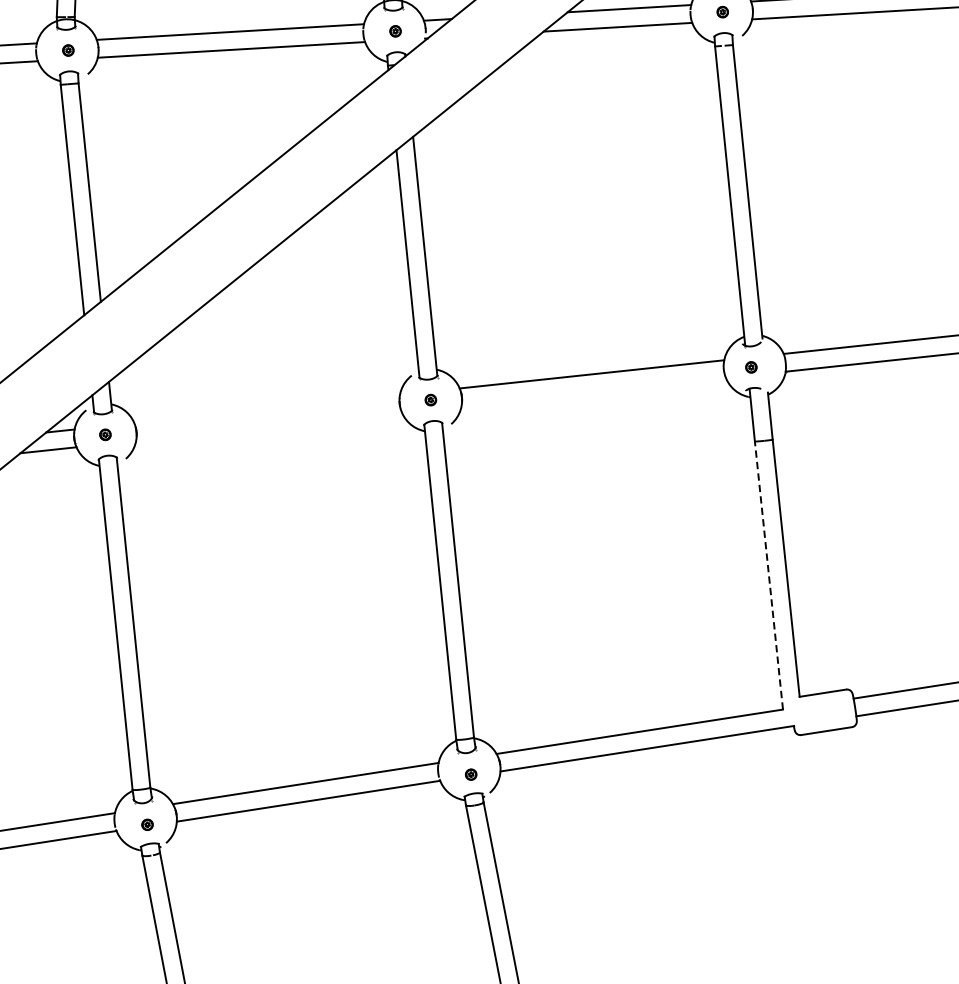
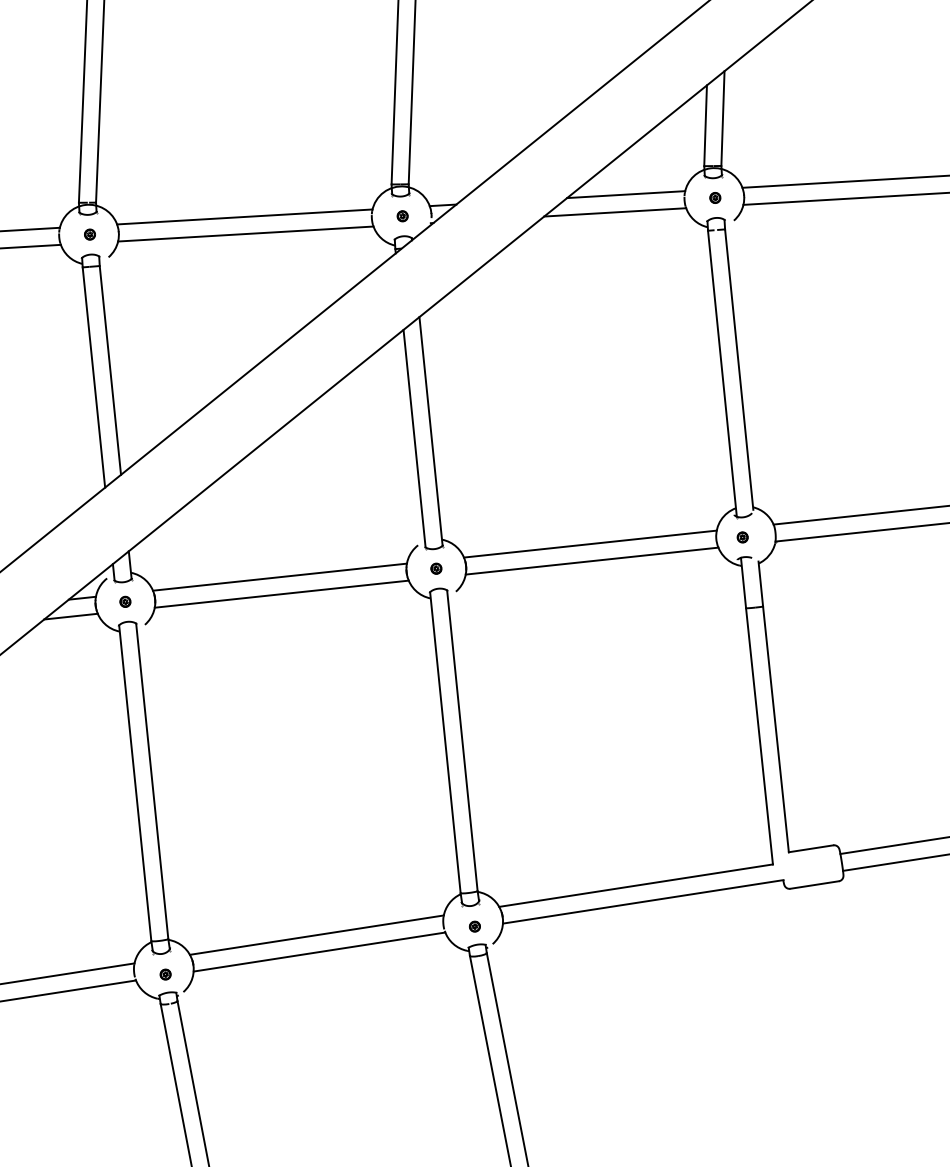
line: (593, 391) -> (591, 560), added
line: (266, 408) -> (279, 576), added
line: (268, 426) -> (281, 593), added
line: (768, 575) -> (759, 736), dashed -> solid

